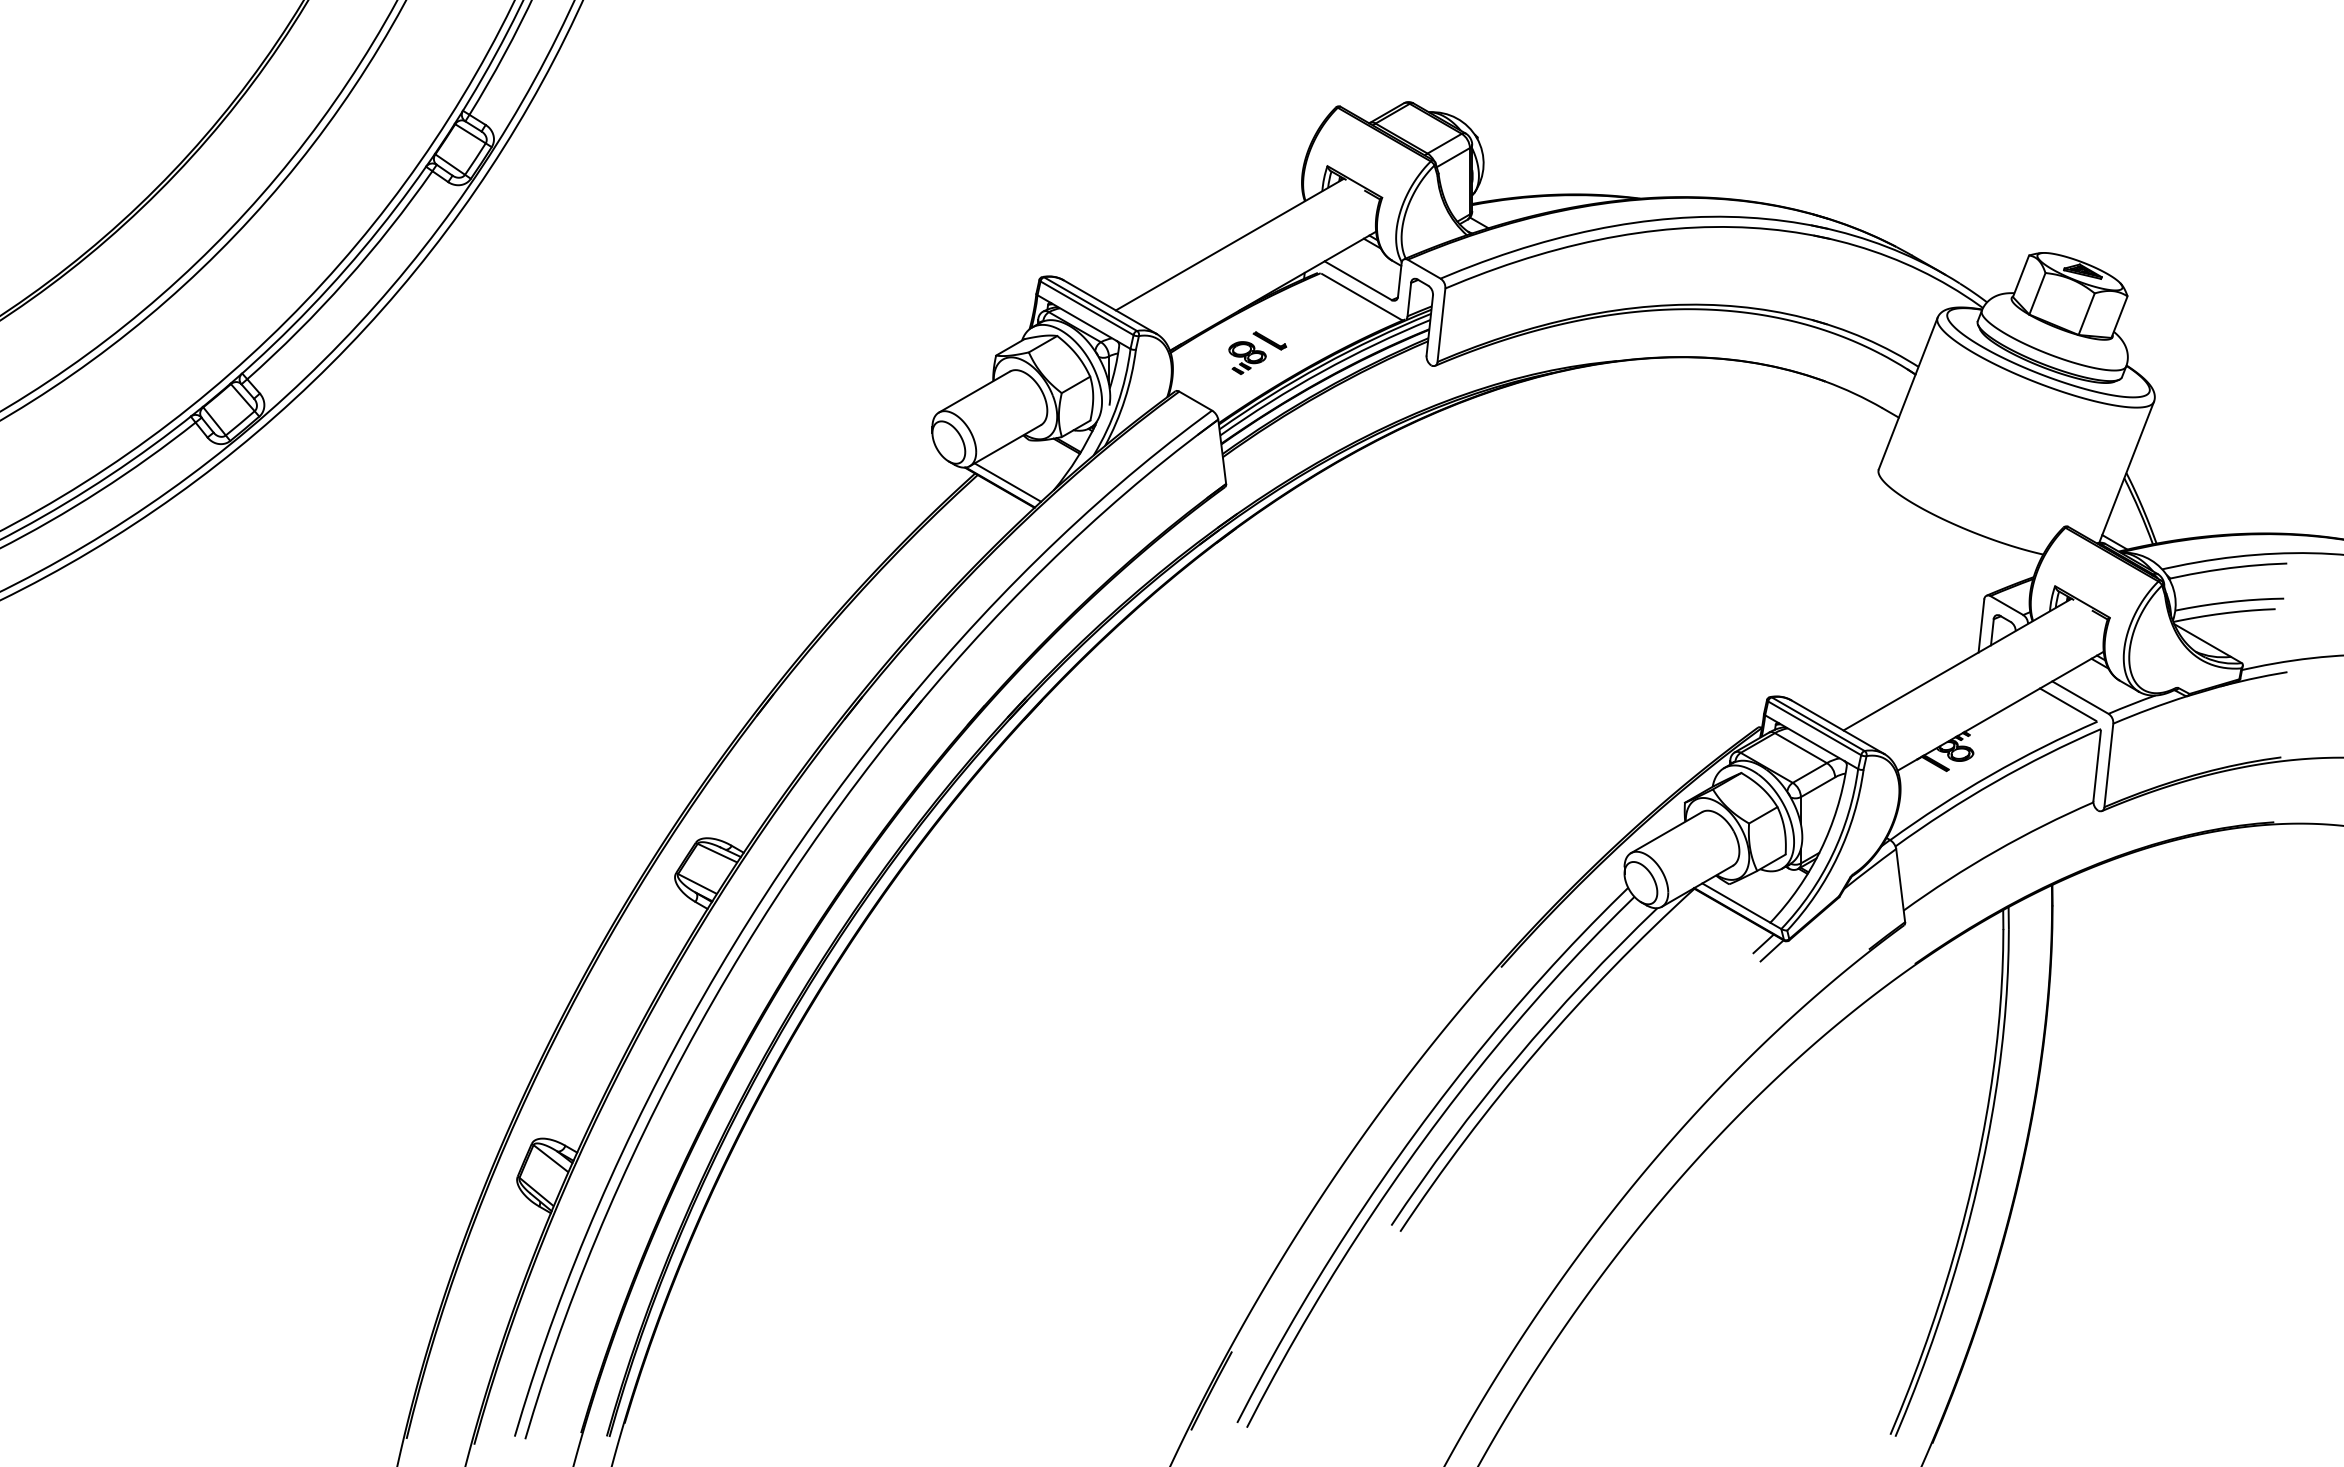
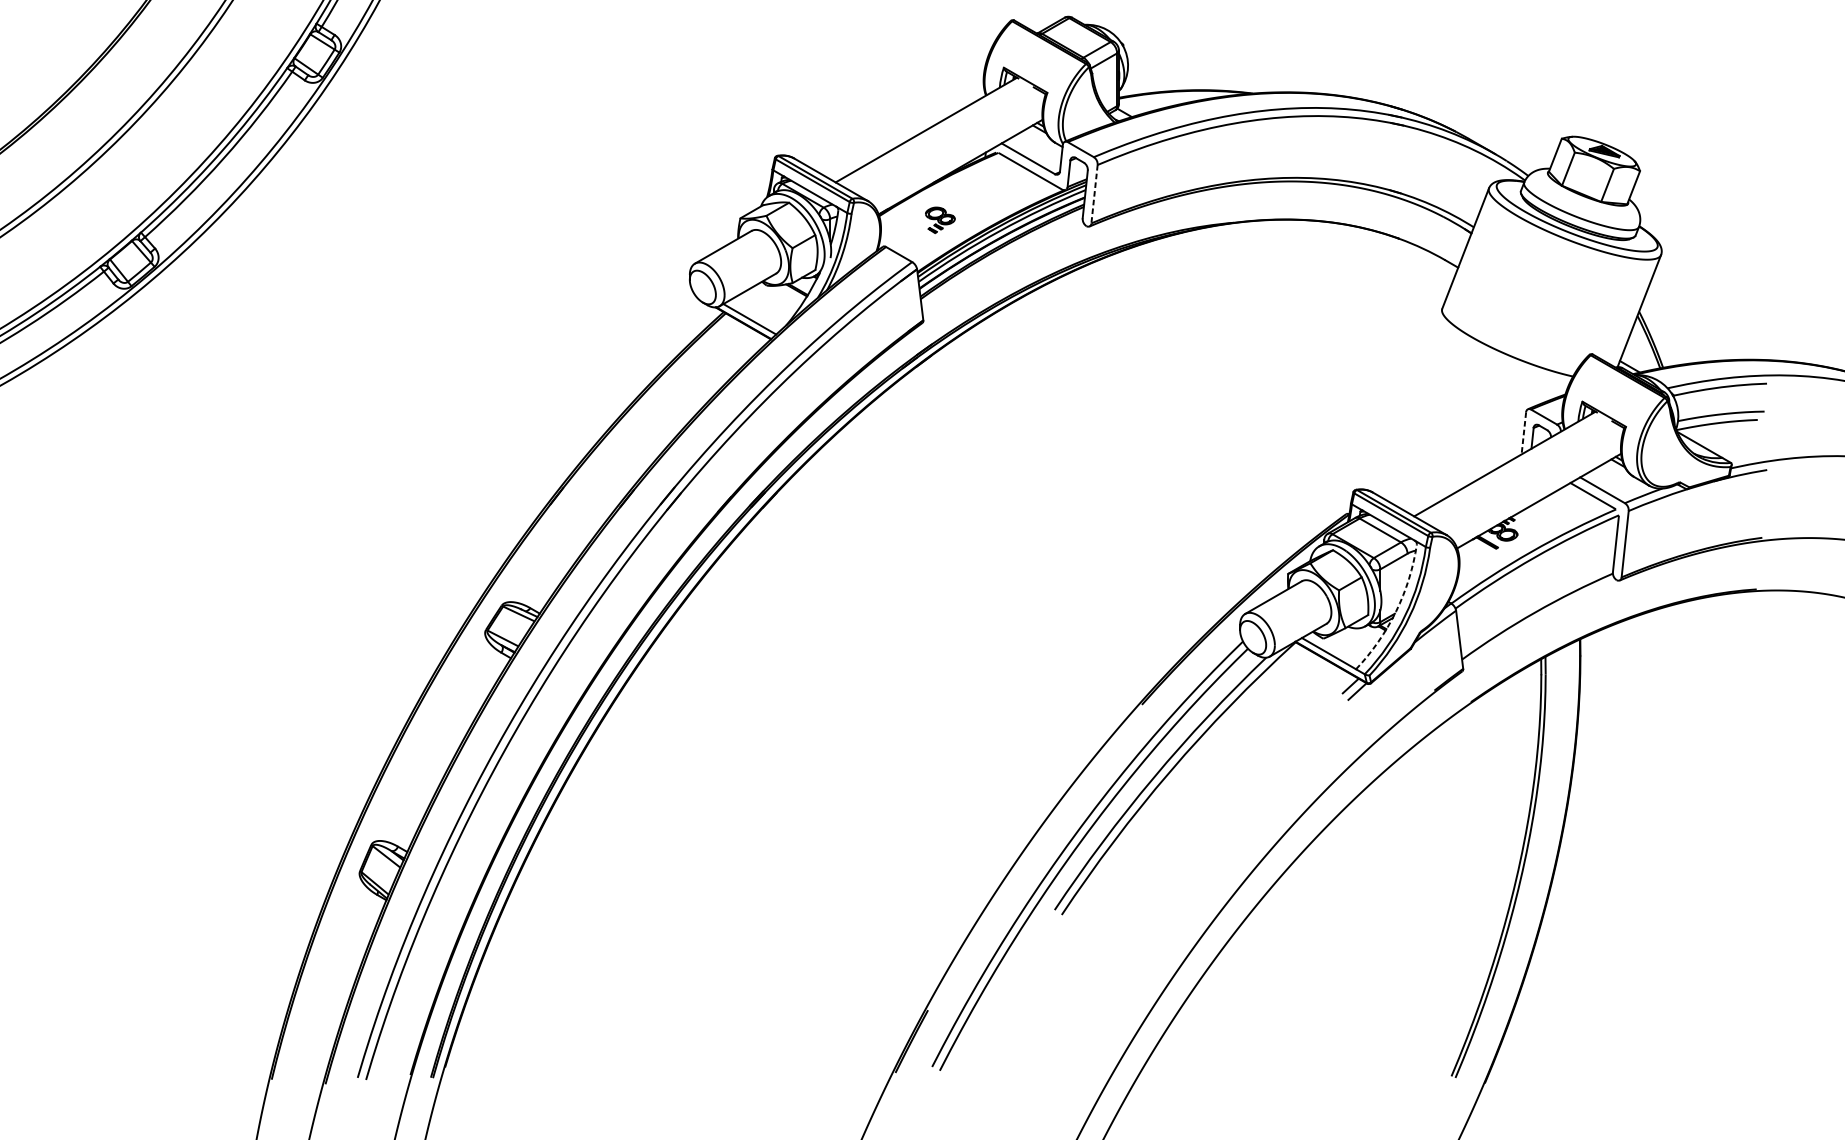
line: (1441, 325) -> (1094, 194), solid -> dashed
part: (1269, 340) -> (957, 206), removed
line: (1981, 626) -> (1523, 433), solid -> dashed
arc: (1820, 850) -> (1395, 611), solid -> dashed

